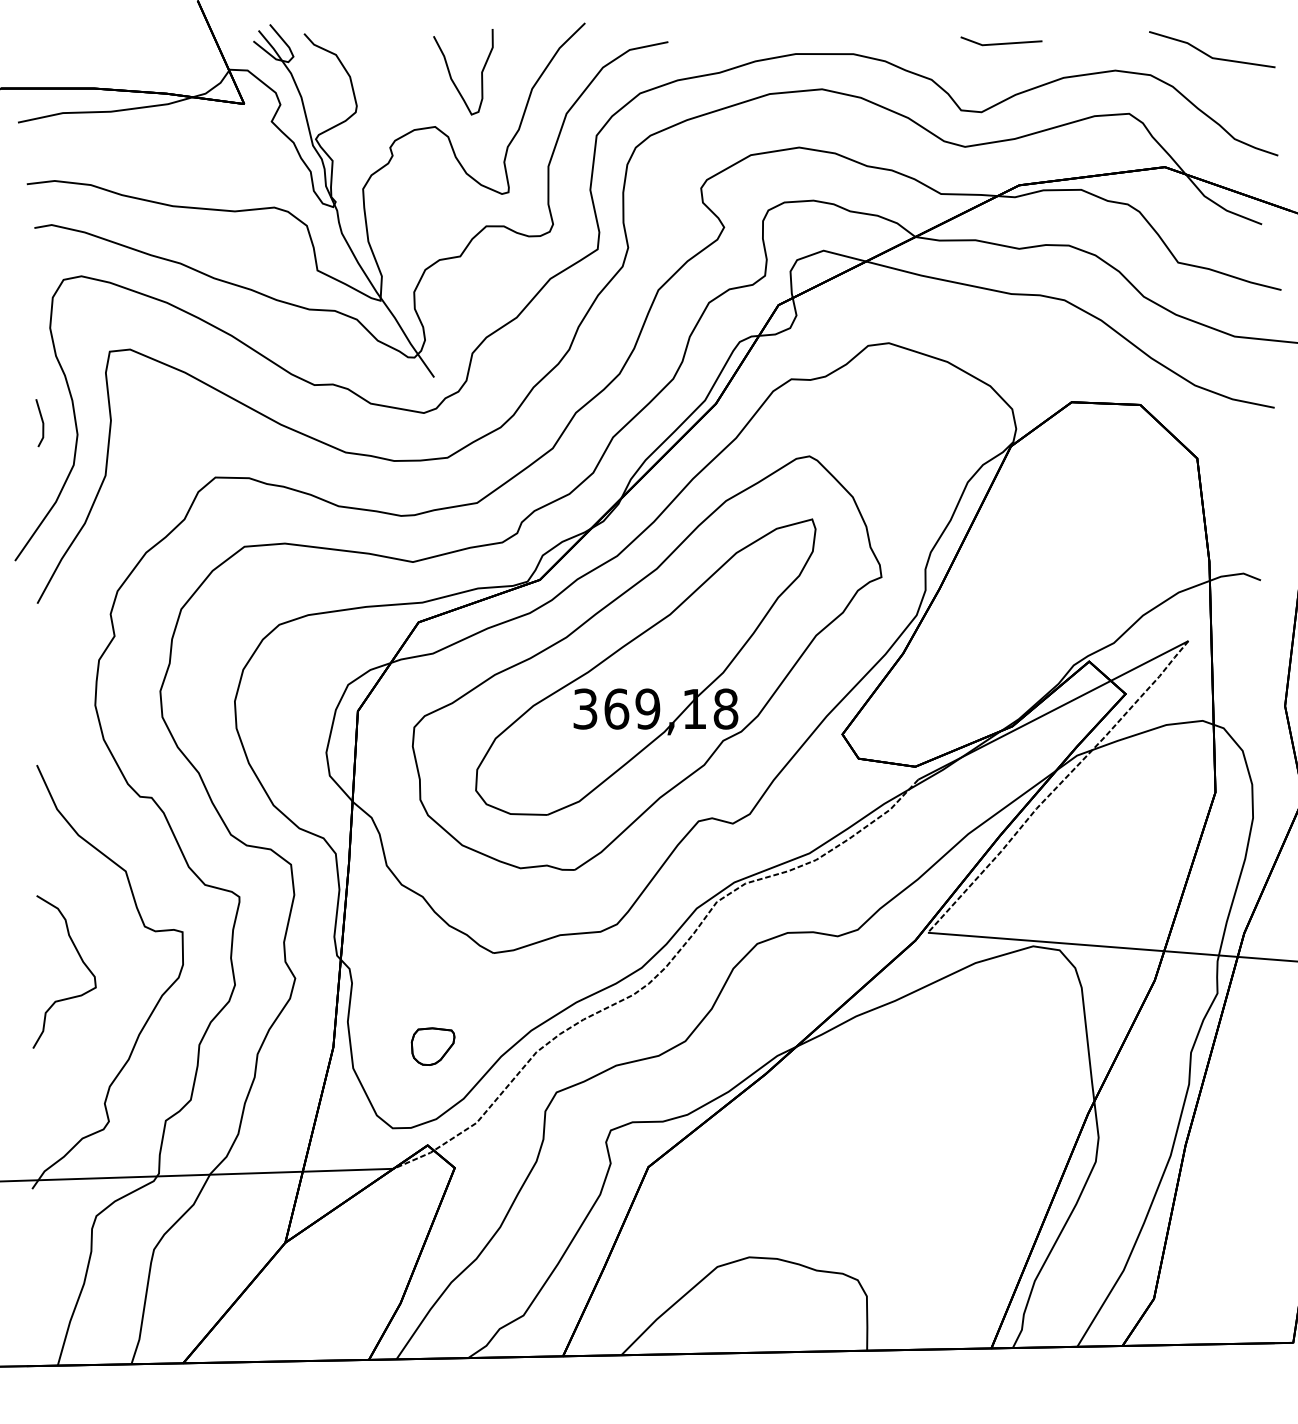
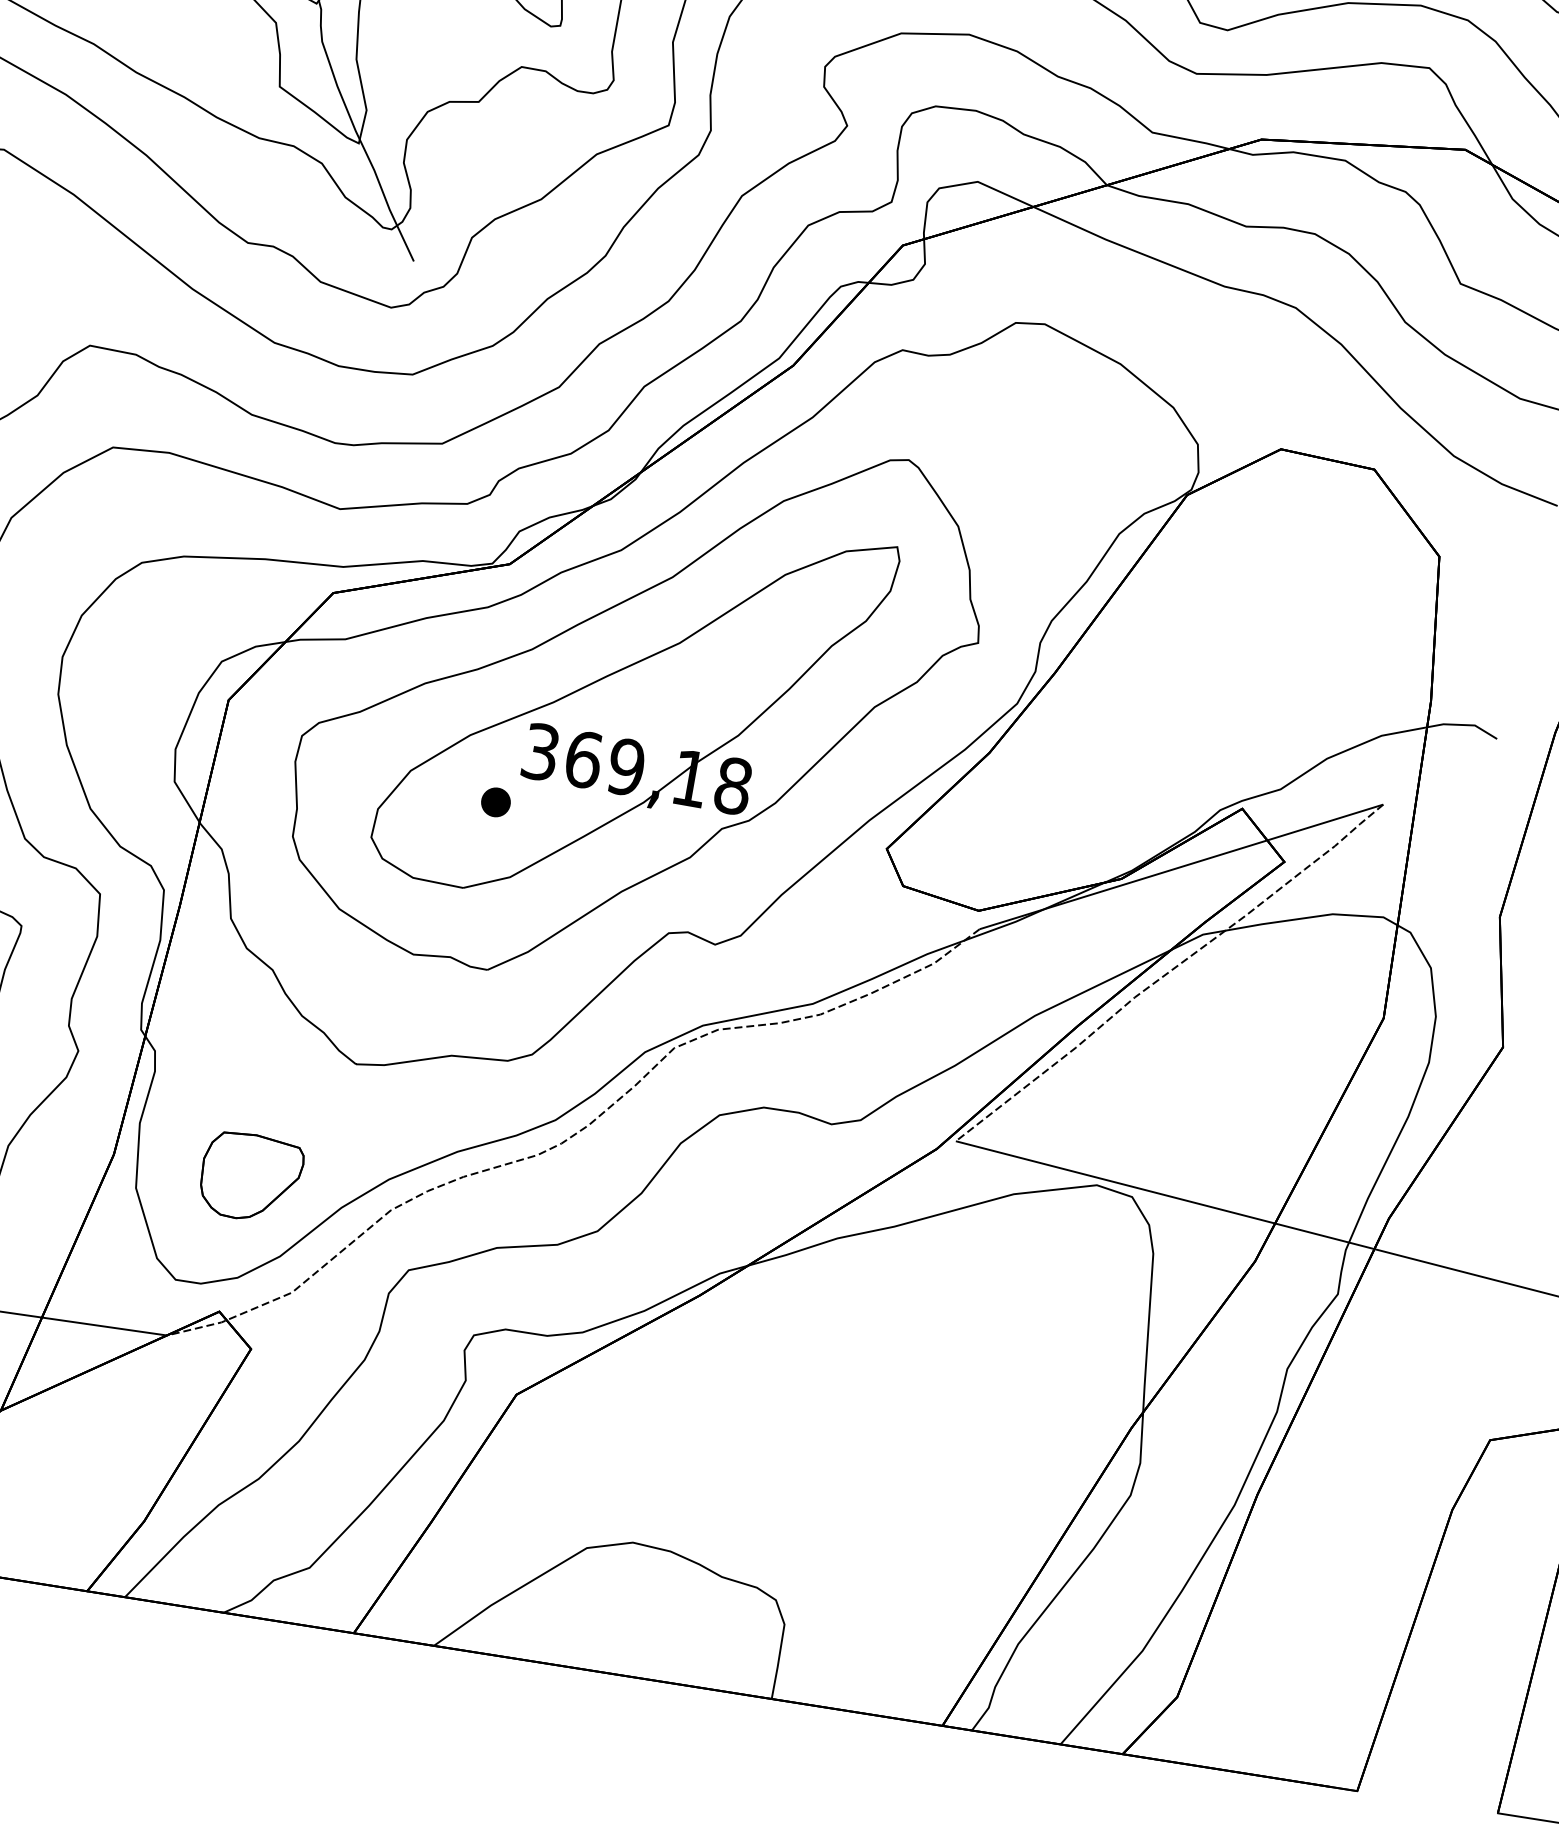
part: (559, 749) -> (495, 801), added
part: (432, 1046) -> (249, 1177), size x1.67

